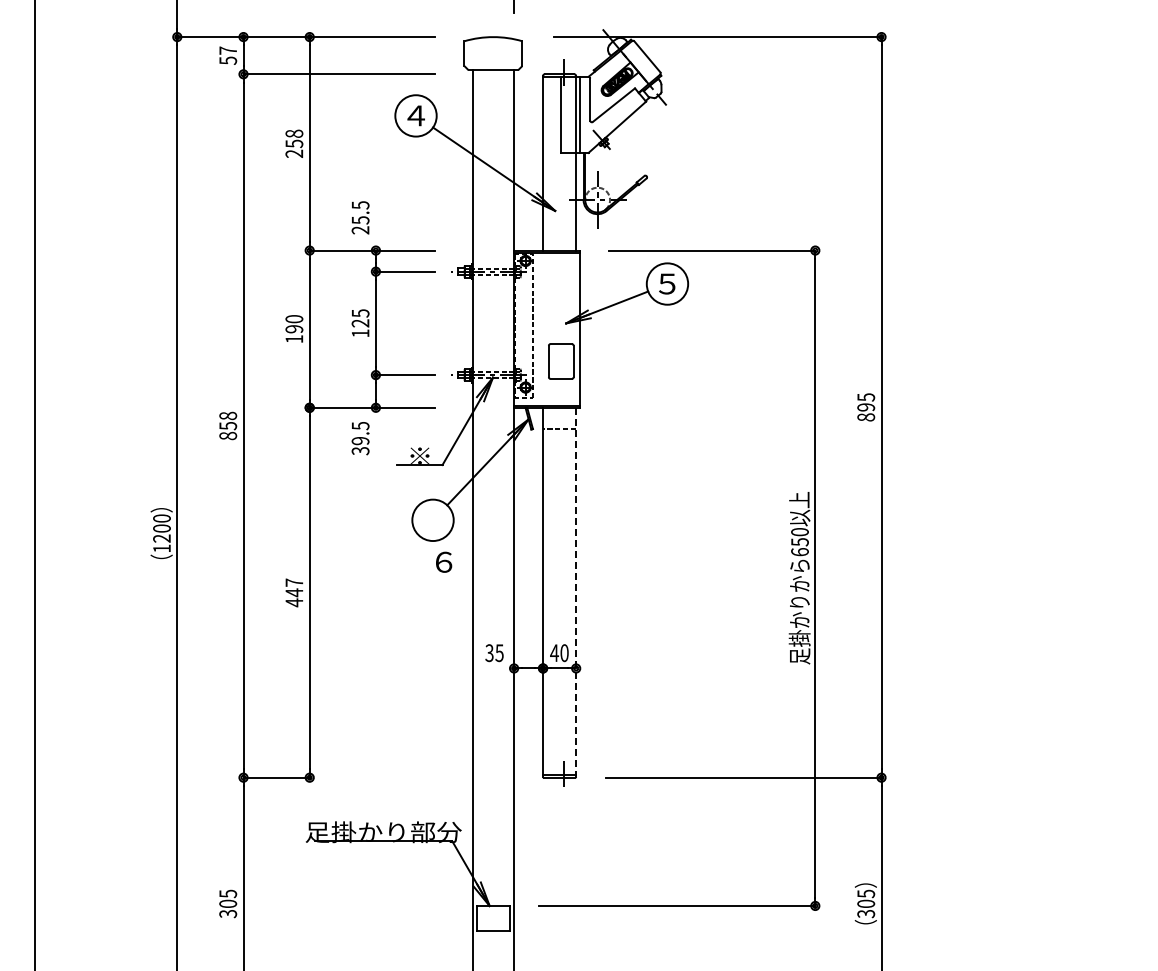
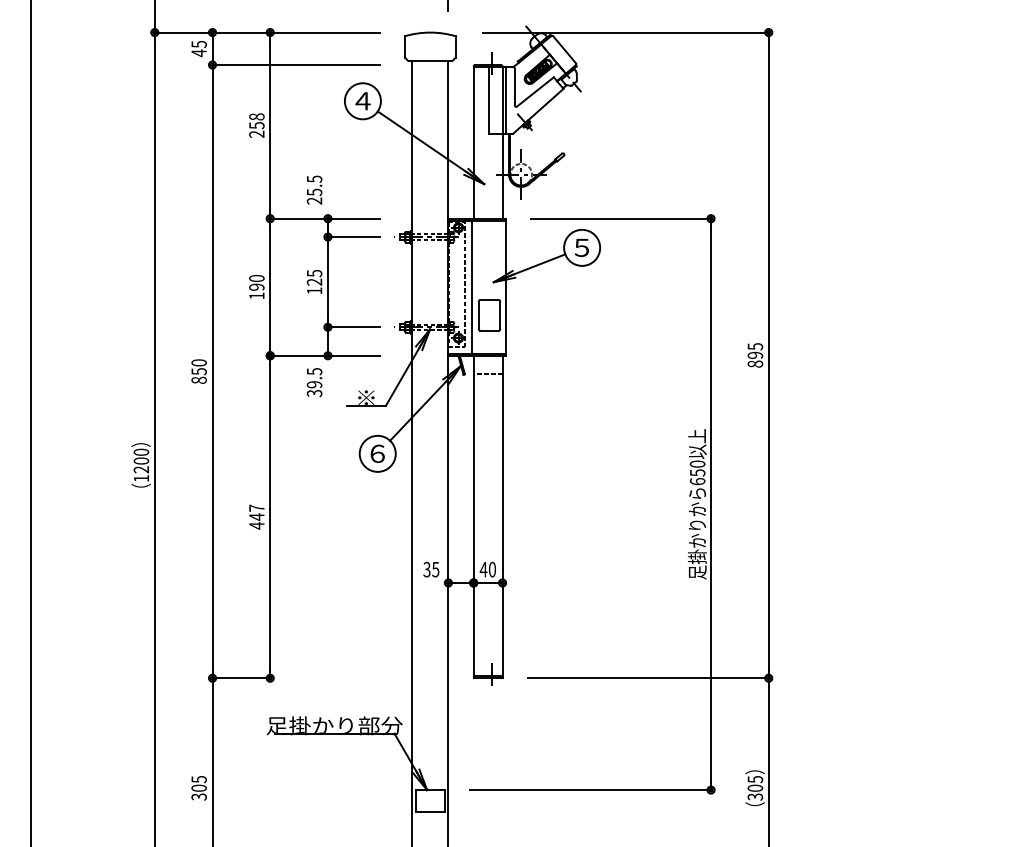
text: (228, 55) -> (199, 48), 57 -> 45
line: (540, 328) -> (471, 286), added
text: (227, 415) -> (198, 362), 858 -> 850
text: (444, 561) -> (378, 453), moved
line: (576, 591) -> (502, 515), dashed -> solid

